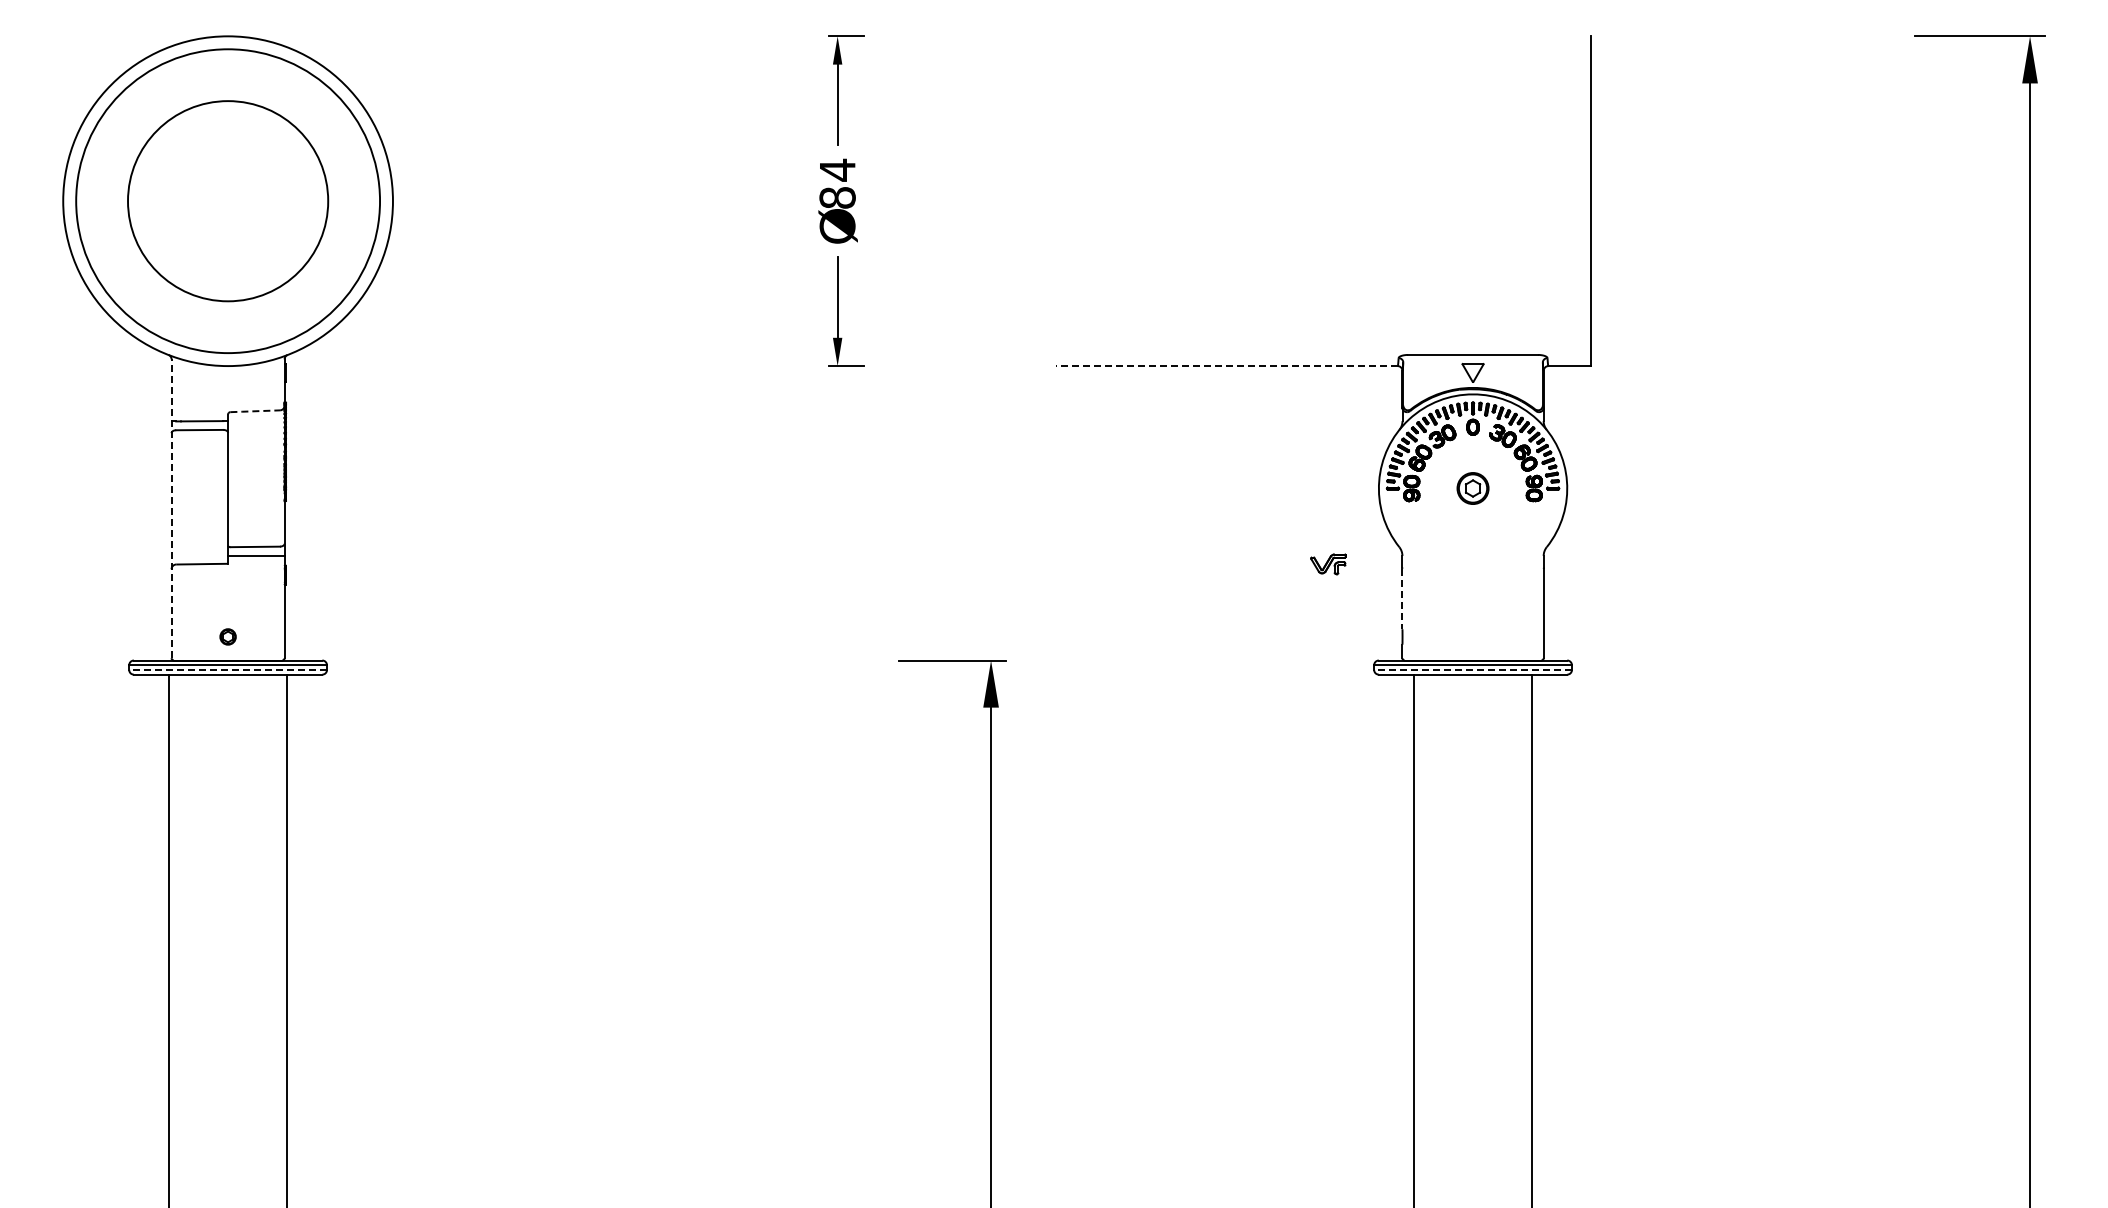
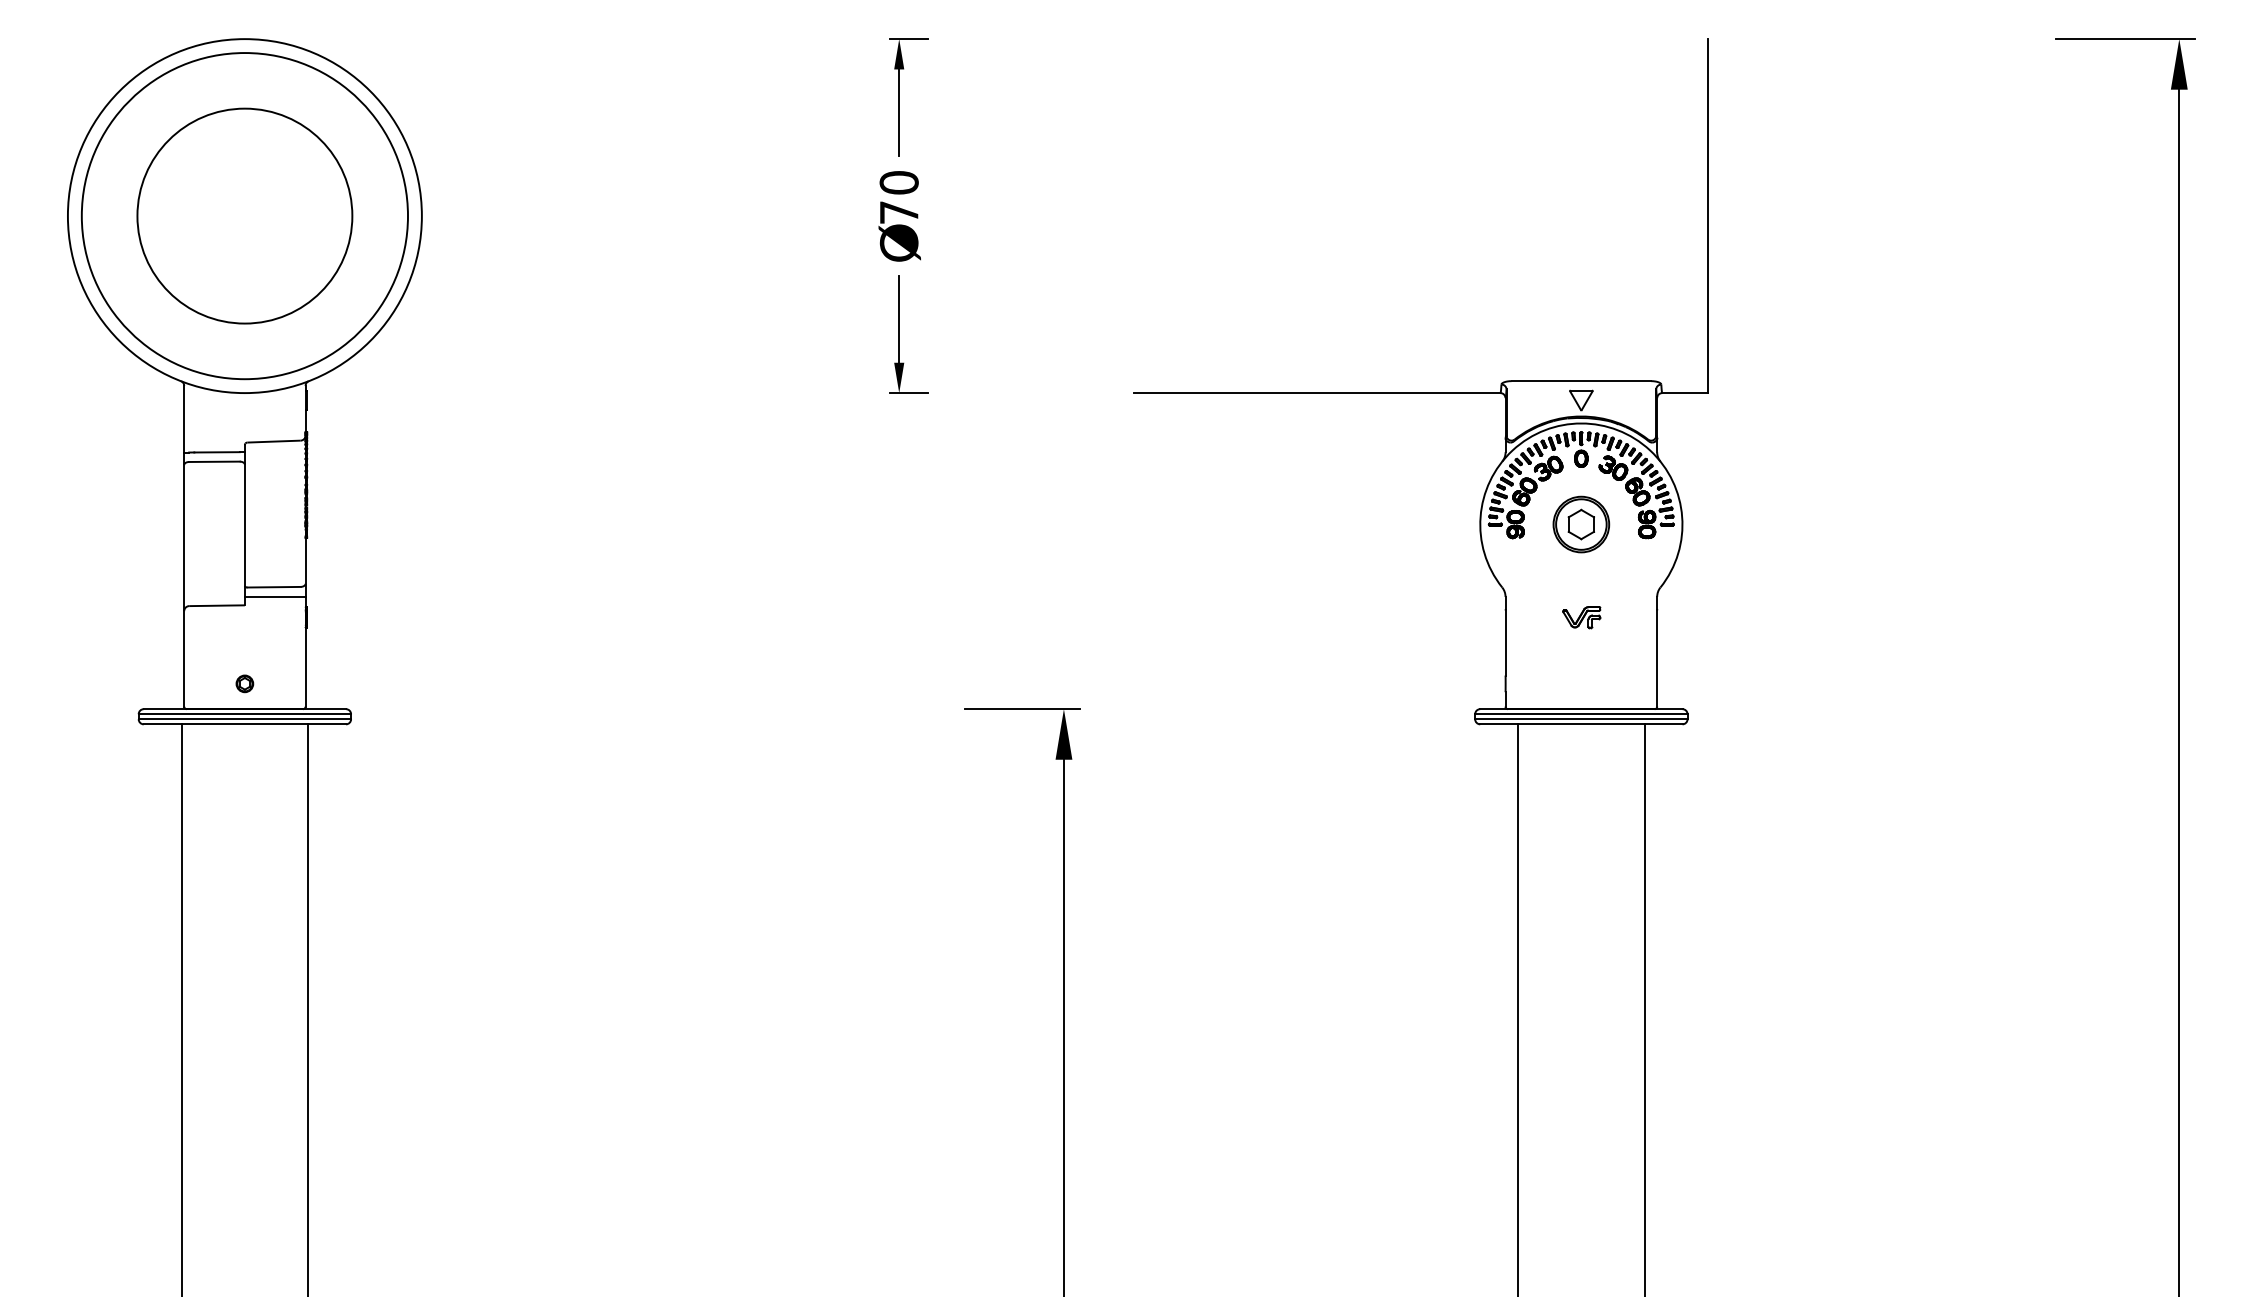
text: (837, 183) -> (899, 197), 84 -> 70
line: (1226, 366) -> (1316, 393), dashed -> solid
line: (255, 411) -> (274, 441), dashed -> solid
part: (1472, 488) -> (1580, 524), size x1.67
line: (171, 508) -> (184, 545), dashed -> solid
part: (1328, 564) -> (1581, 617), moved
line: (1402, 599) -> (1505, 643), dashed -> solid
line: (228, 669) -> (245, 718), dashed -> solid
line: (1473, 669) -> (1581, 718), dashed -> solid

